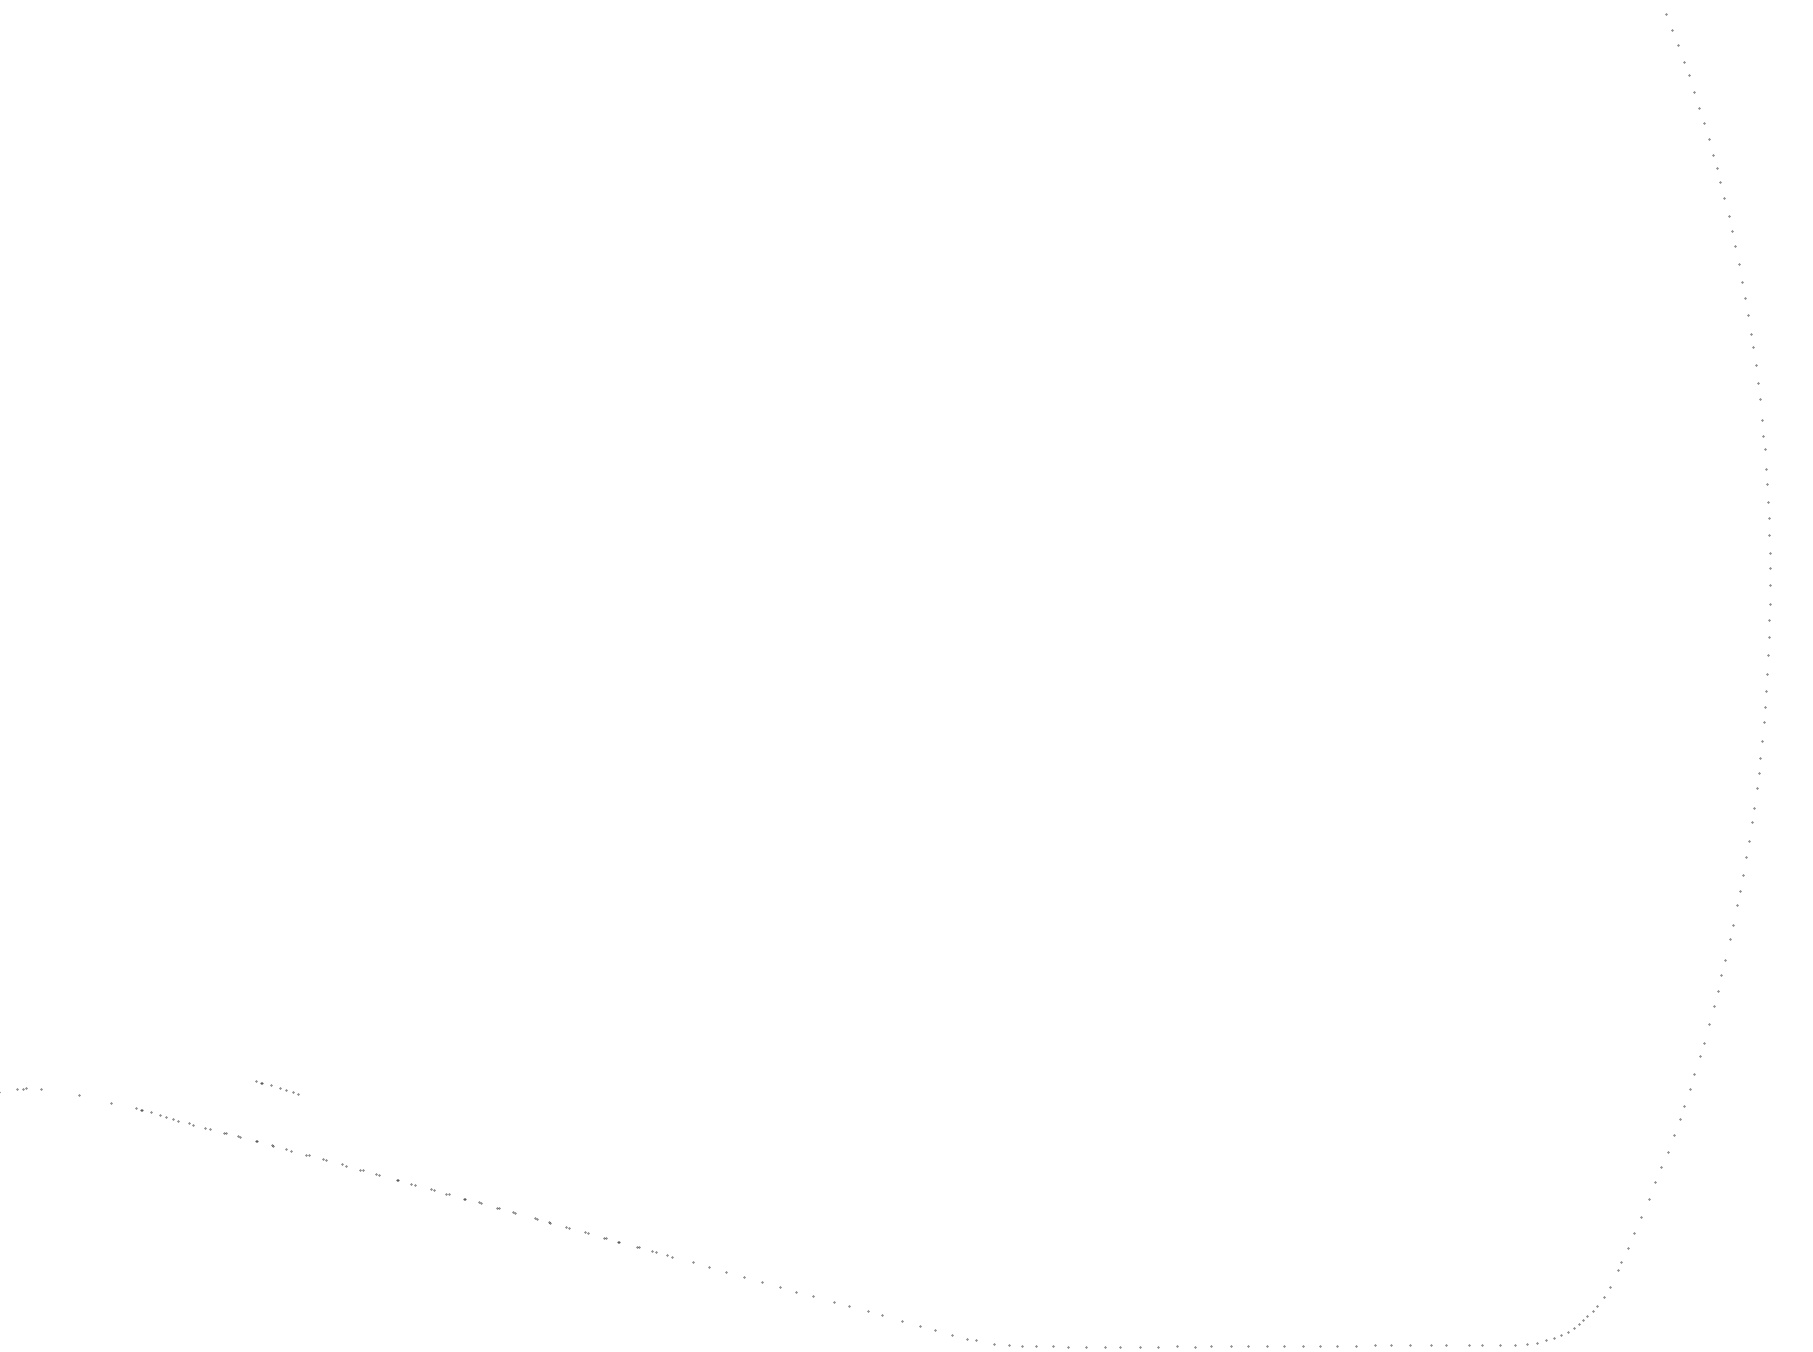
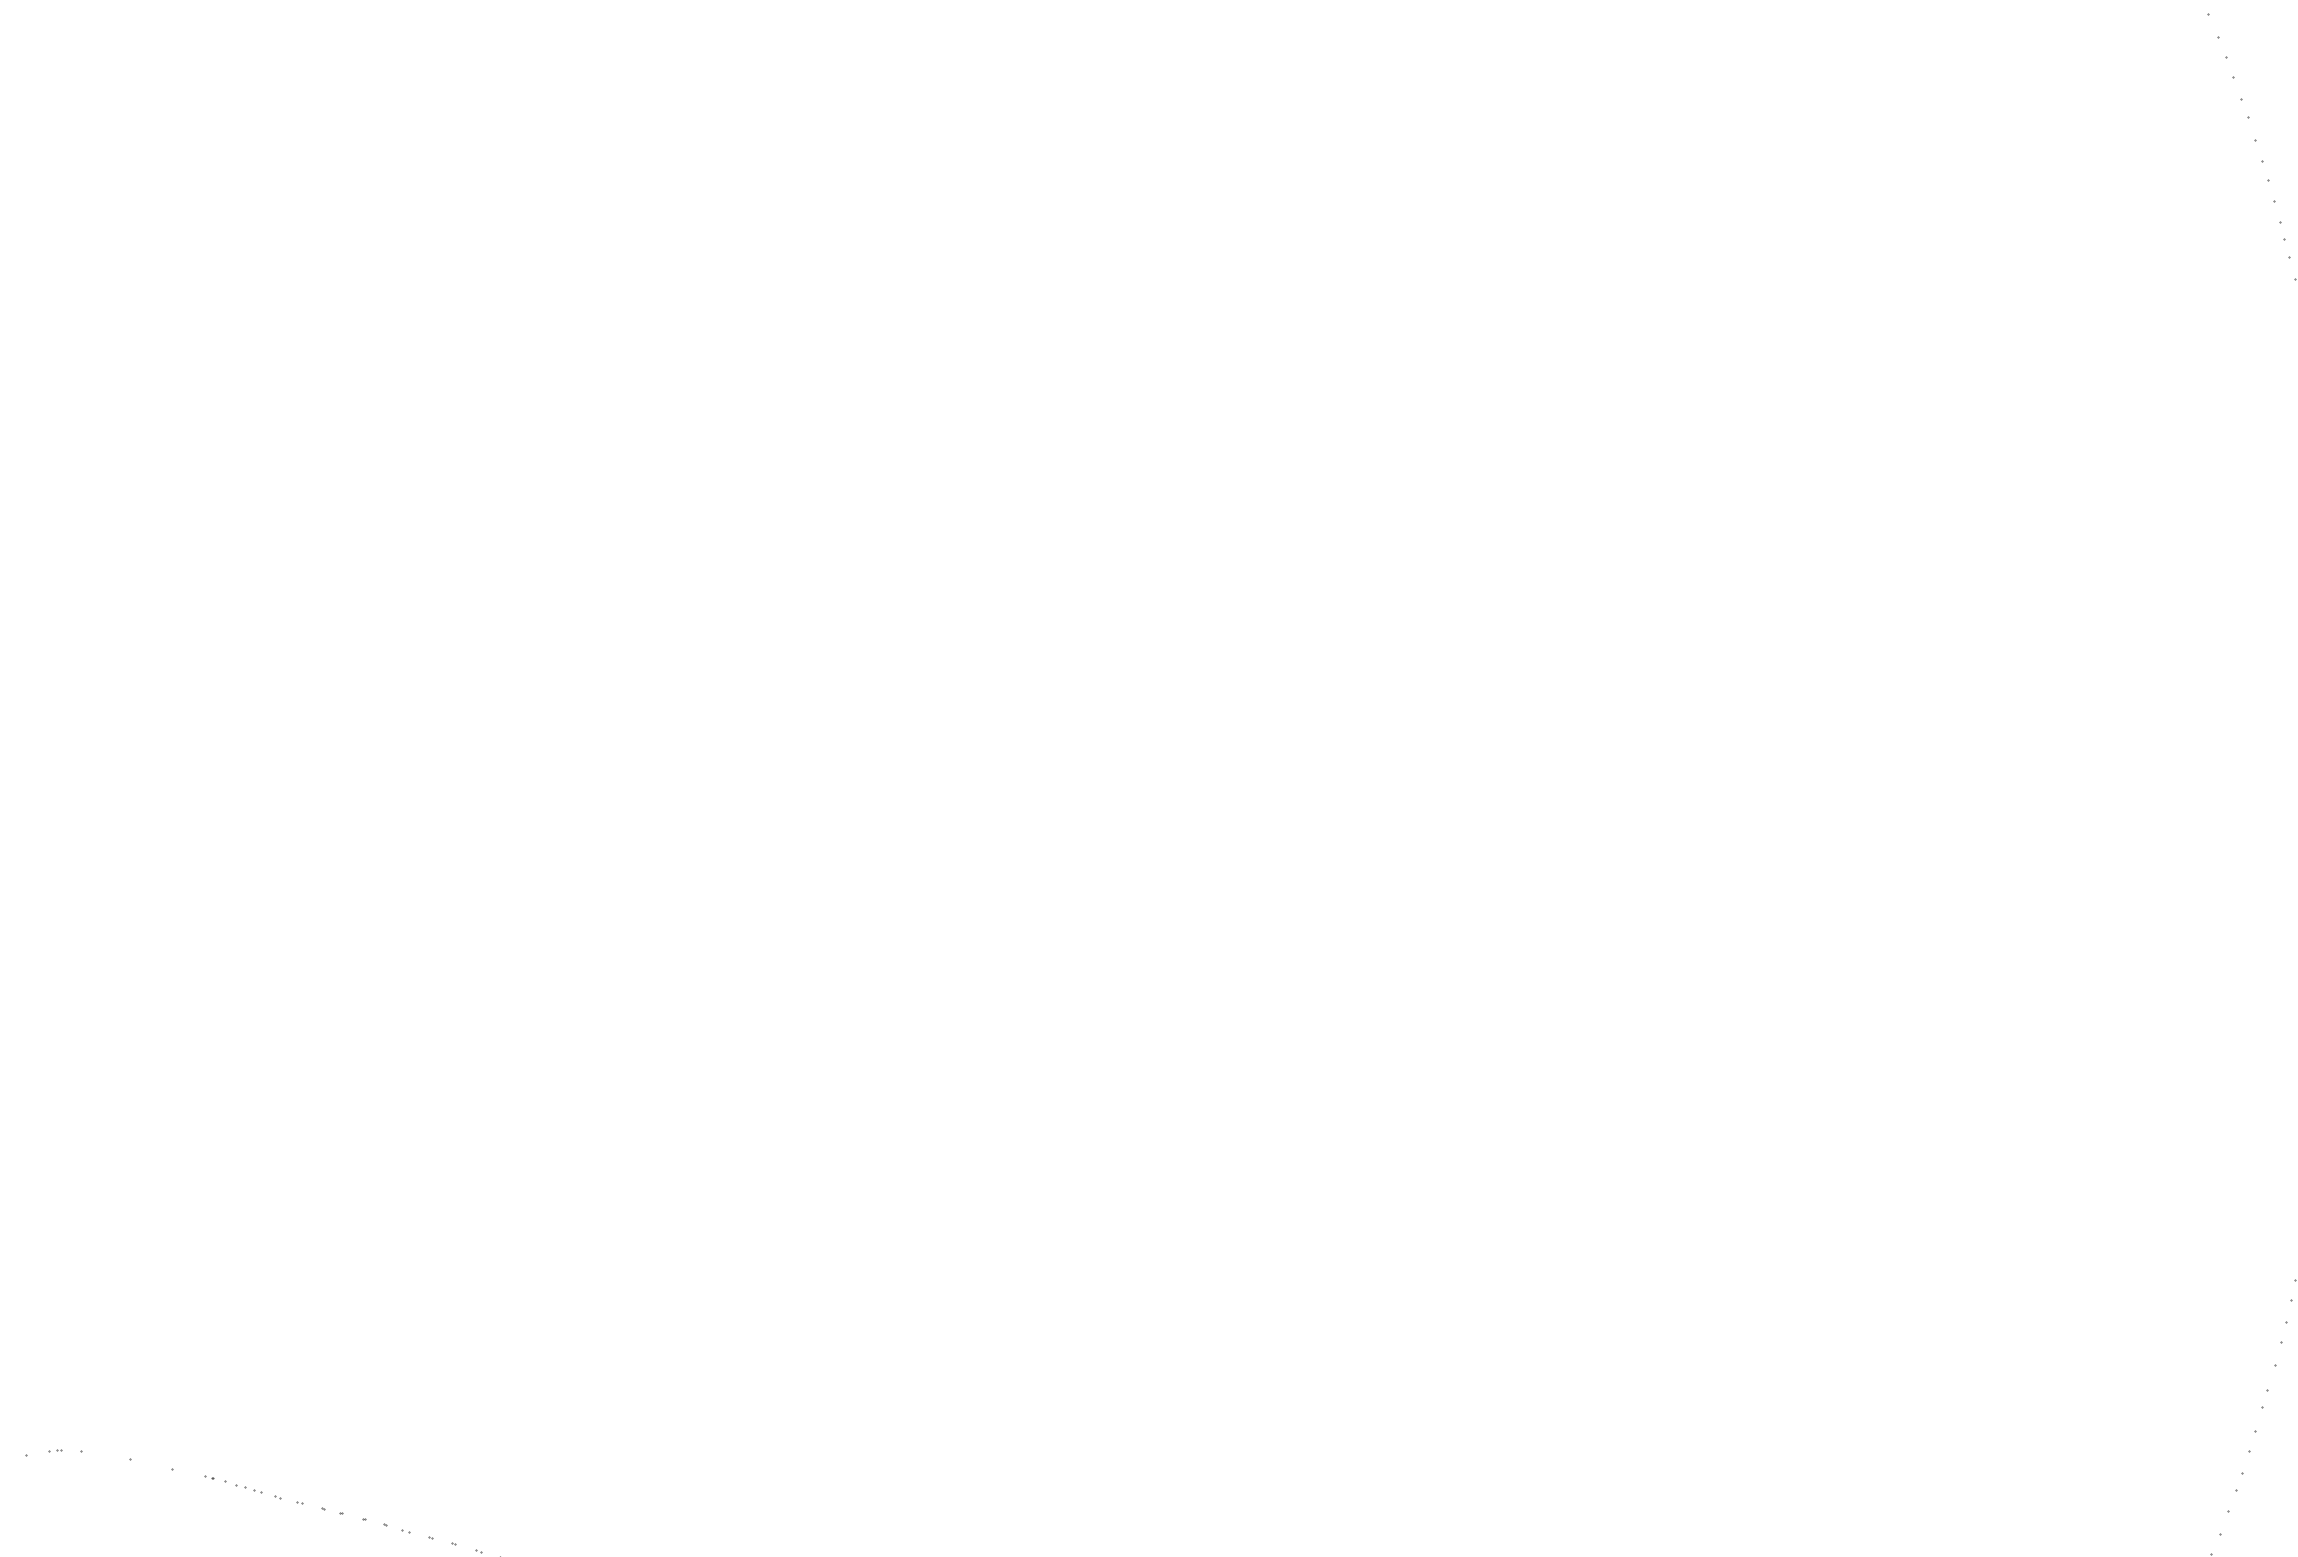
part: (277, 1087) -> (391, 1448), removed

